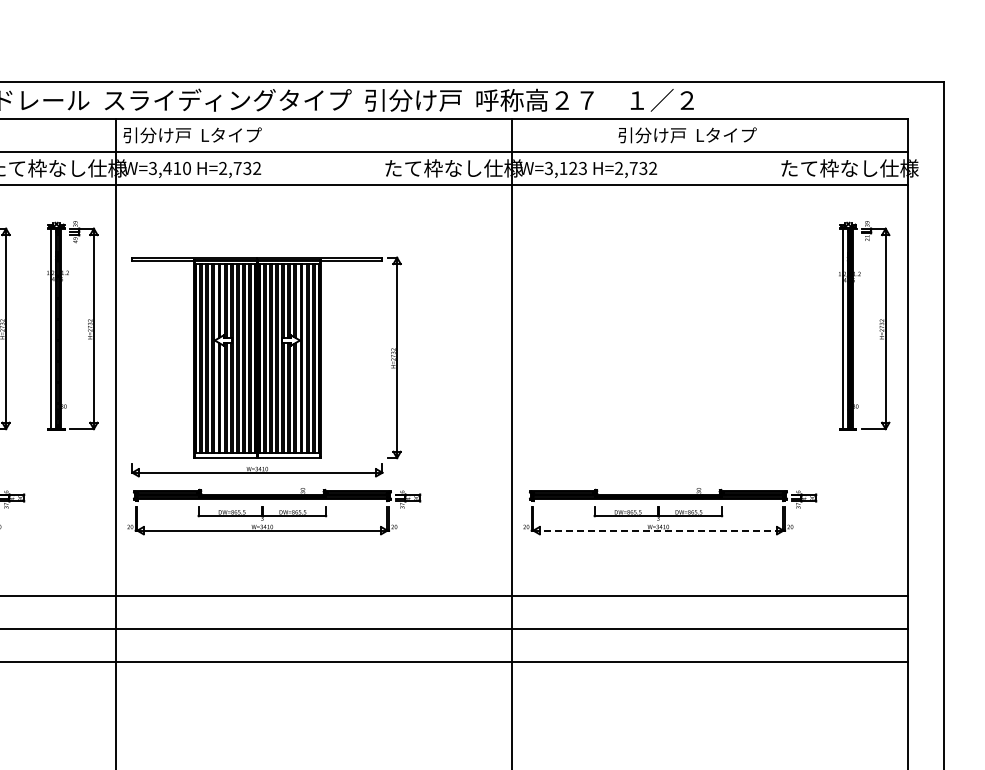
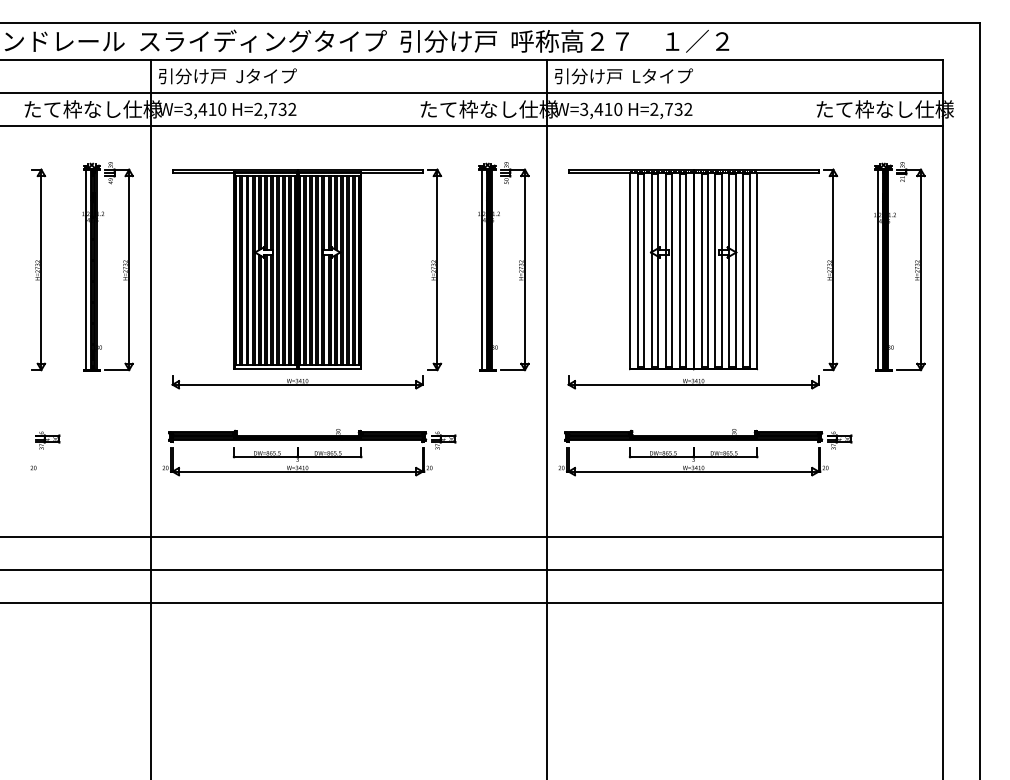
text: (231, 135) -> (266, 76), 引分け戸  Lタイプ -> 引分け戸  Jタイプ
text: (687, 135) -> (623, 76), moved
text: (573, 167) -> (608, 108), W=3,123 -> W=3,410
part: (457, 325) -> (492, 266), added
part: (667, 337) -> (702, 278), added
part: (266, 366) -> (306, 278), moved
line: (659, 530) -> (694, 471), dashed -> solid

